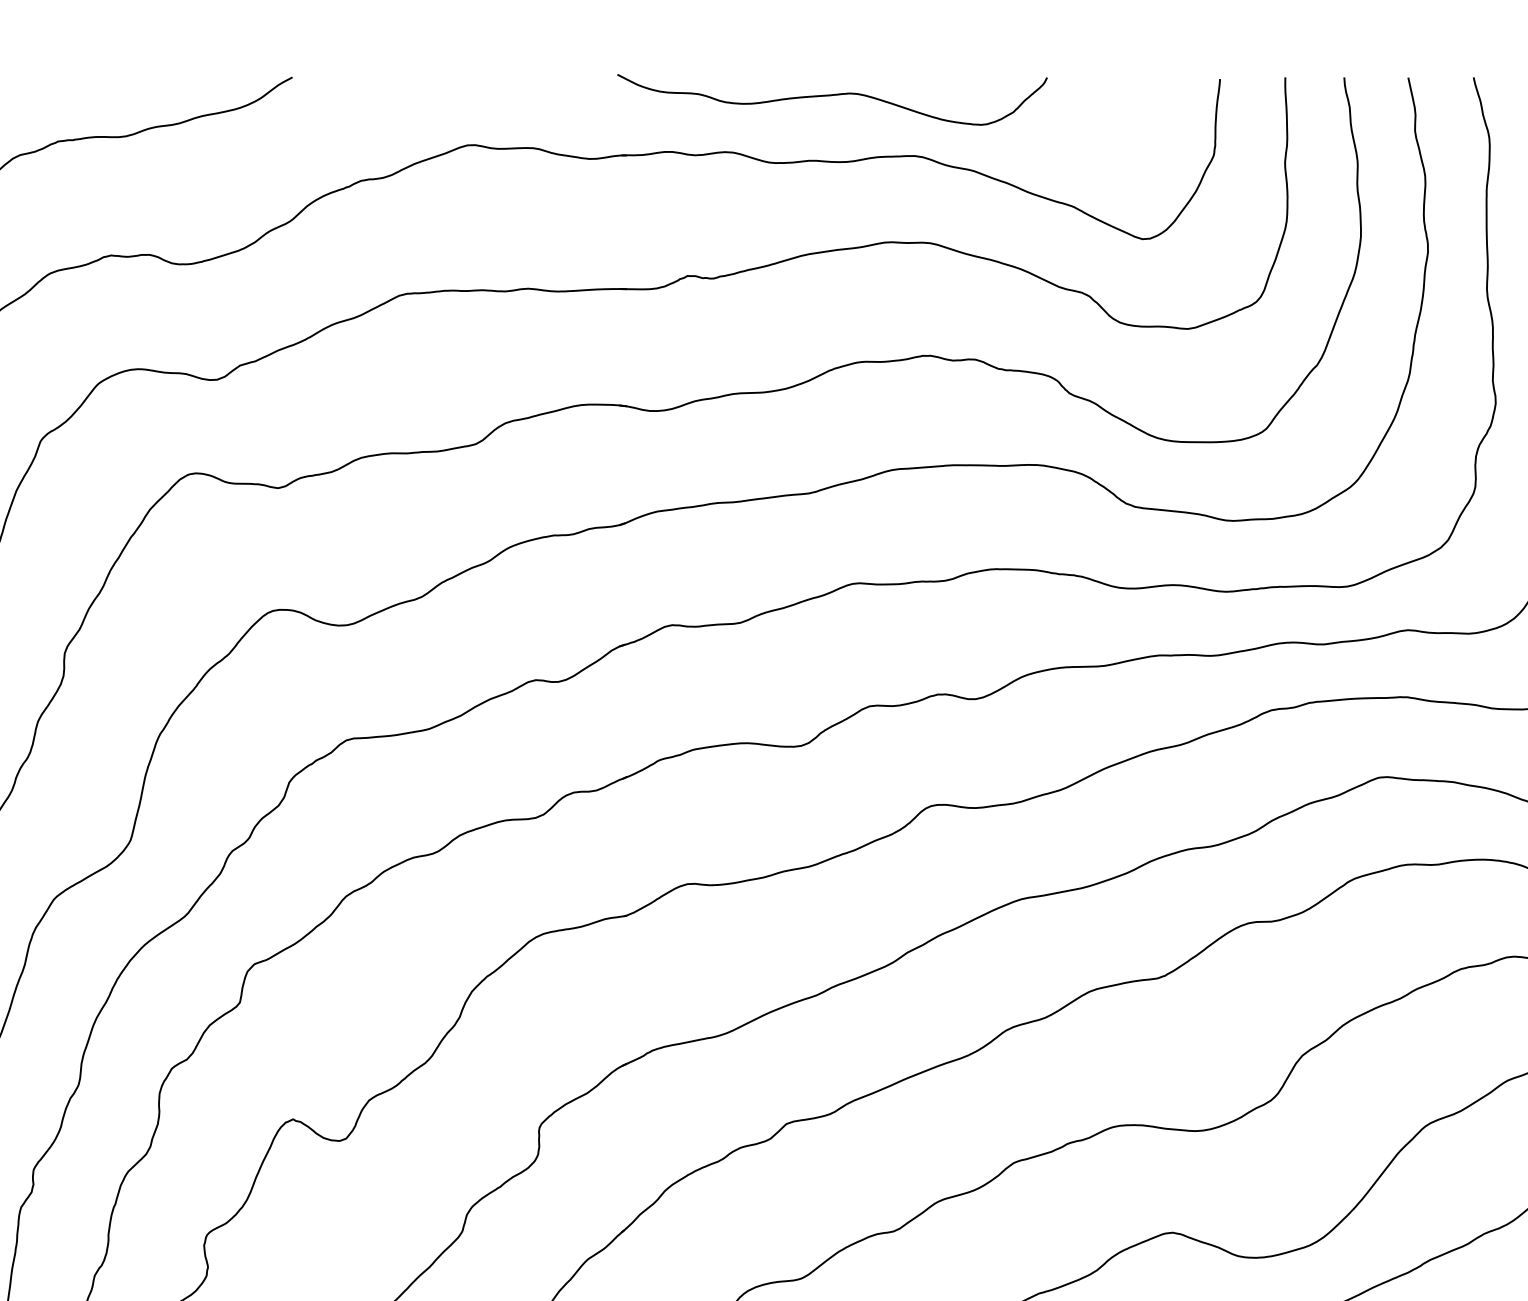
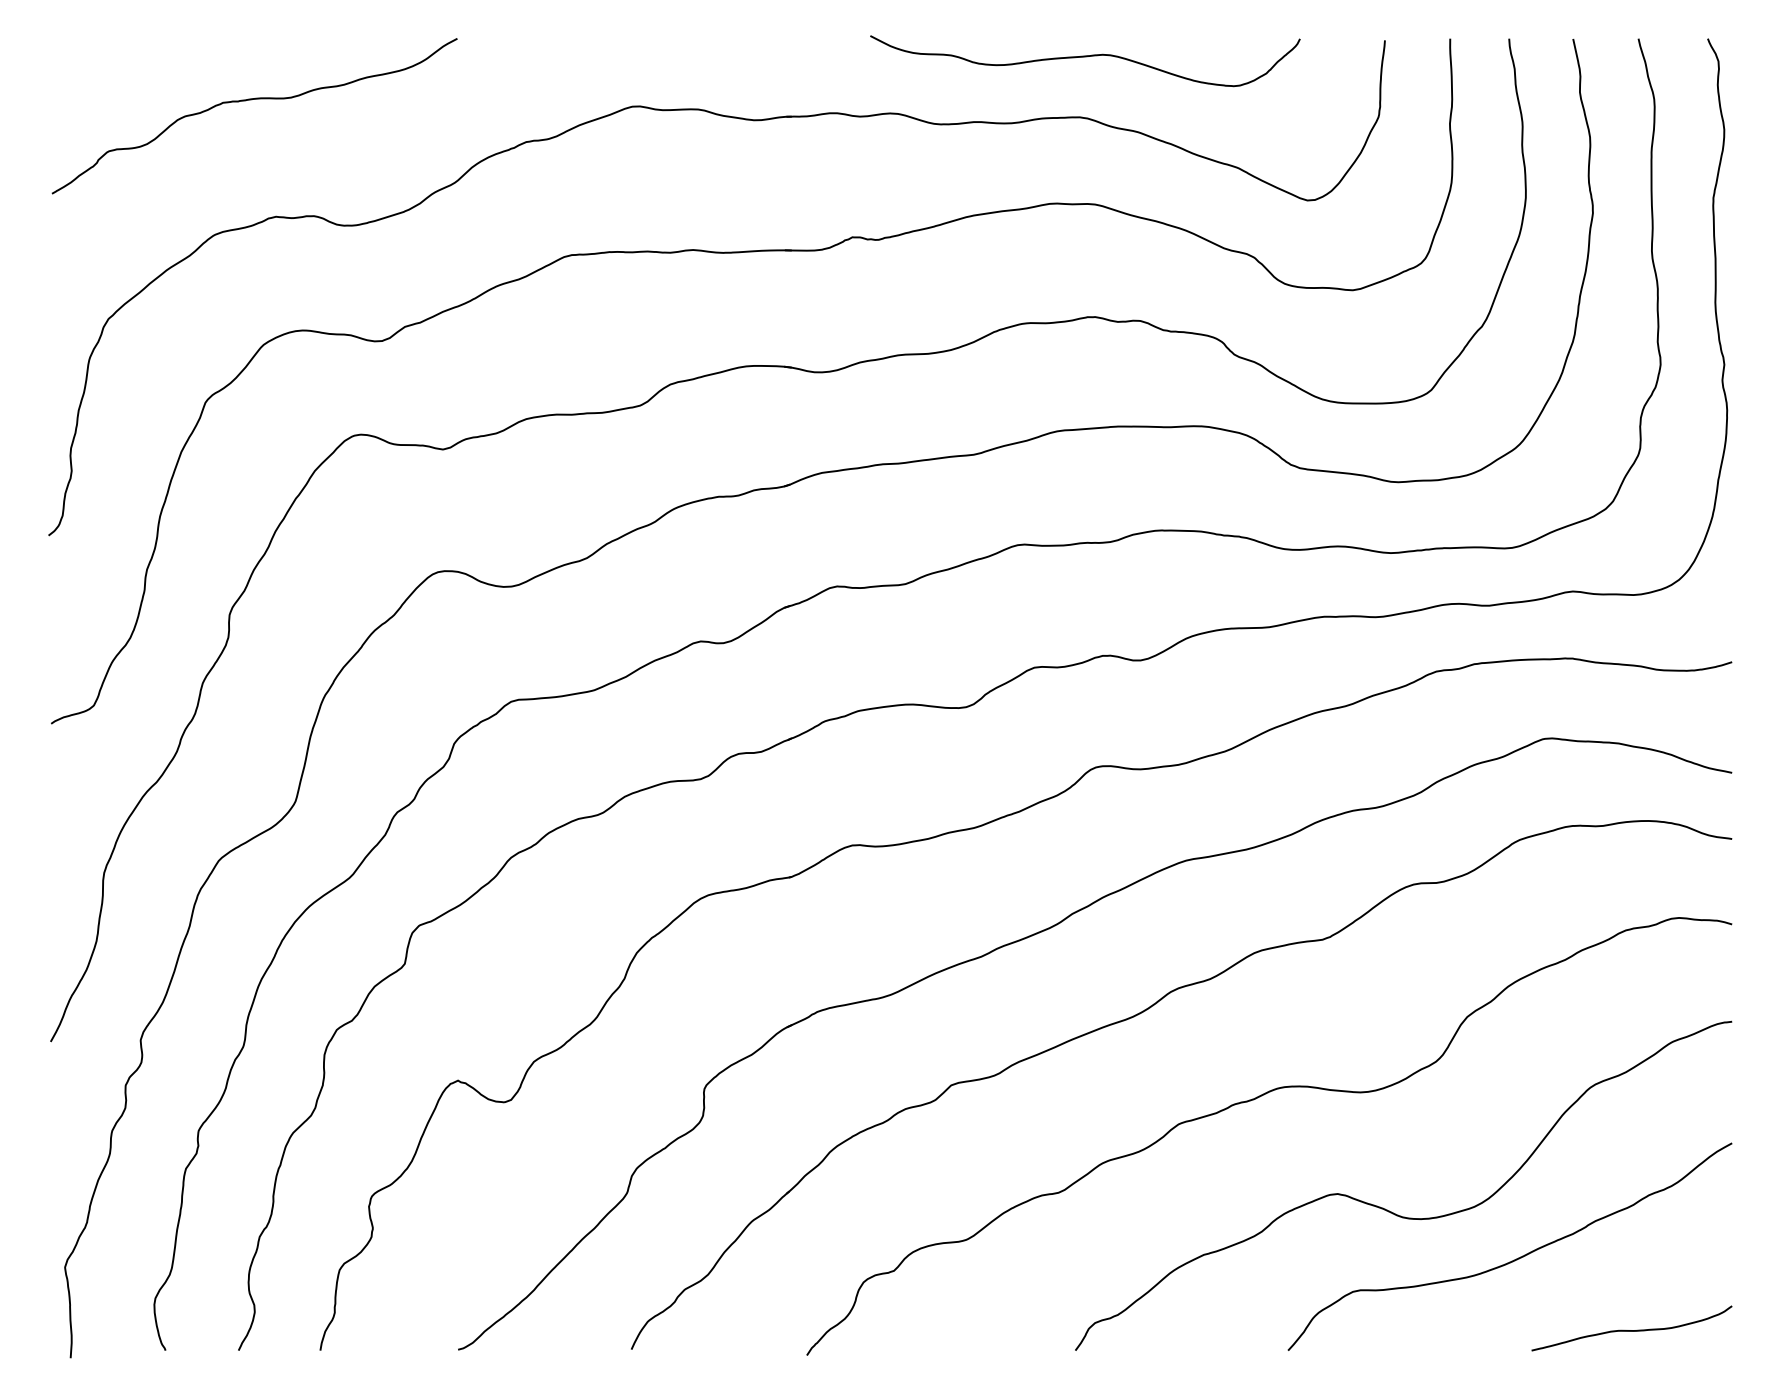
curve: (832, 96) -> (1085, 57), moved

